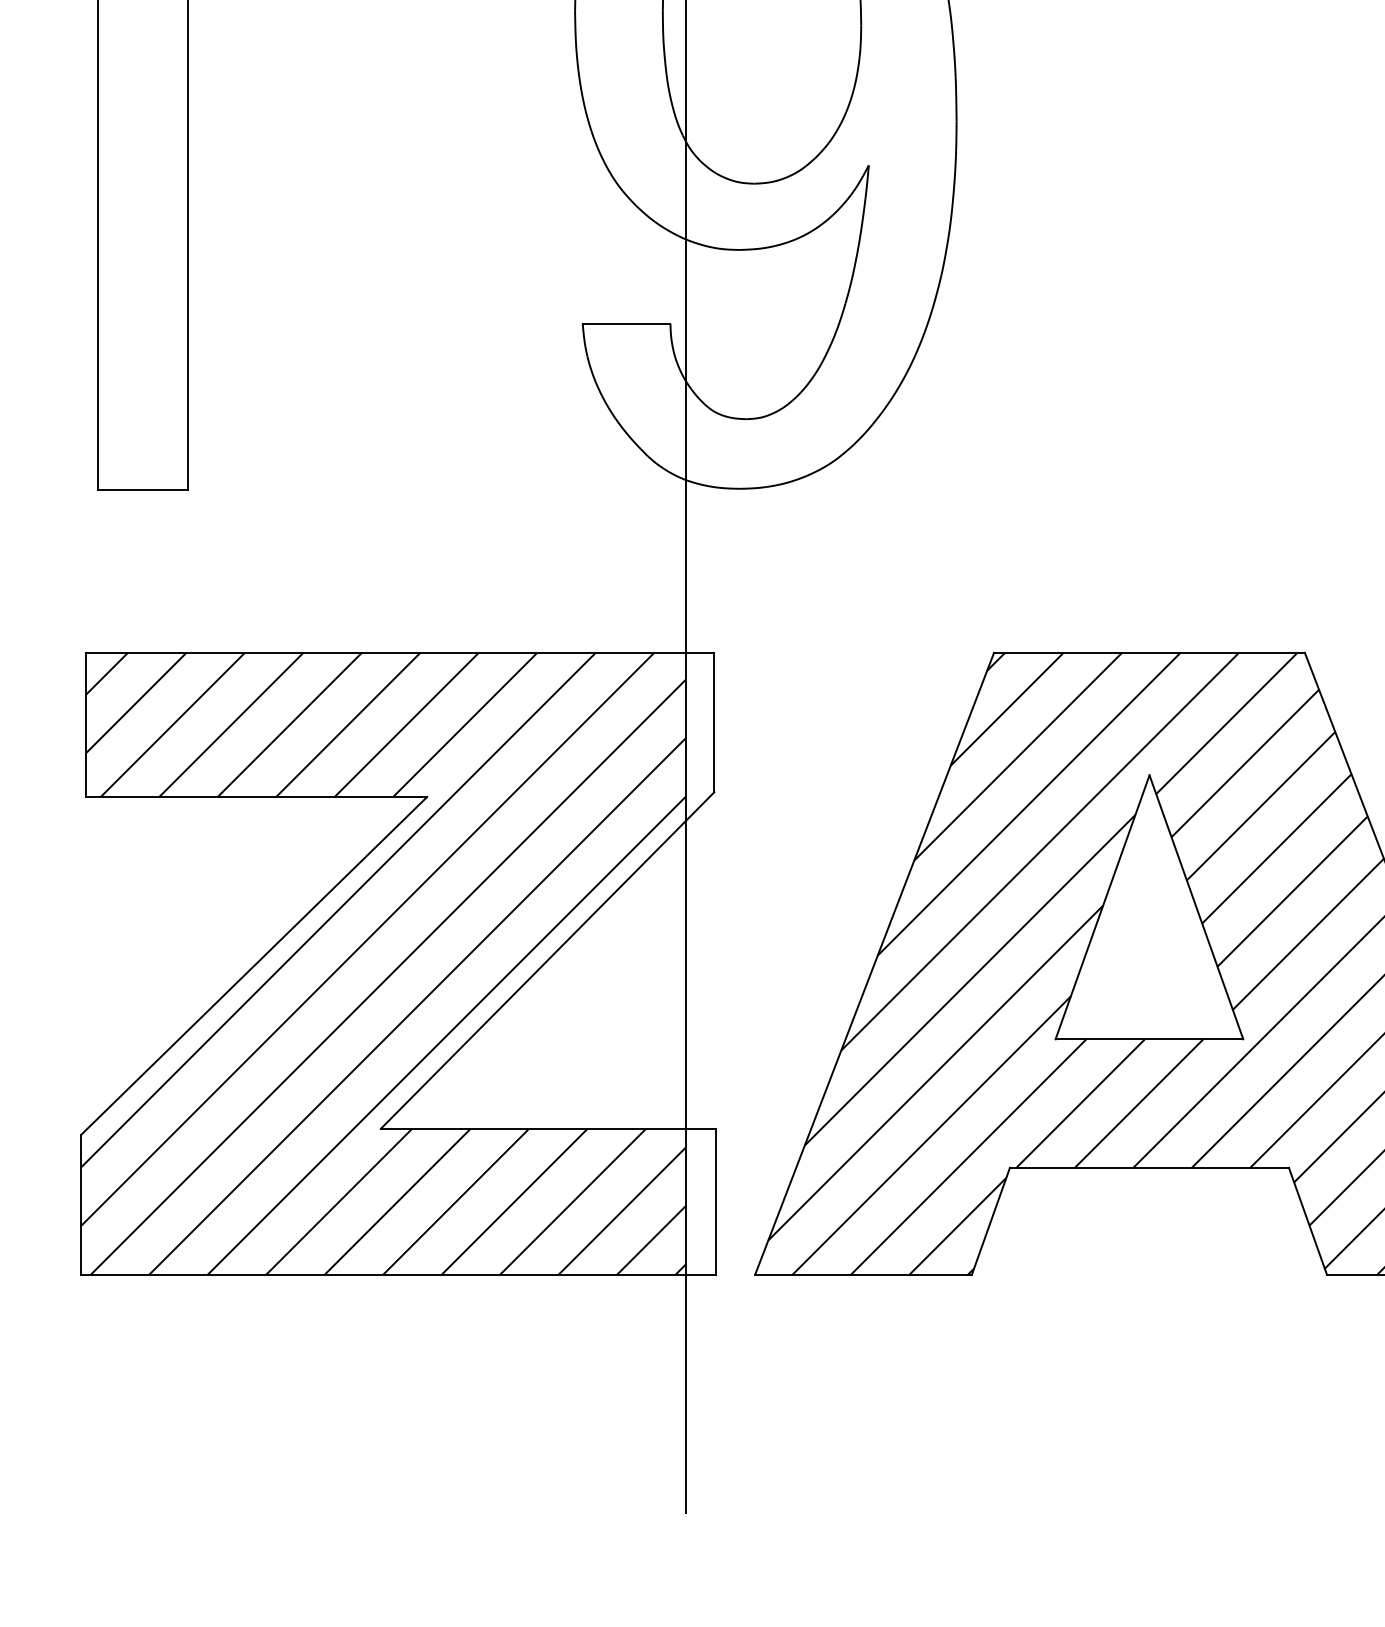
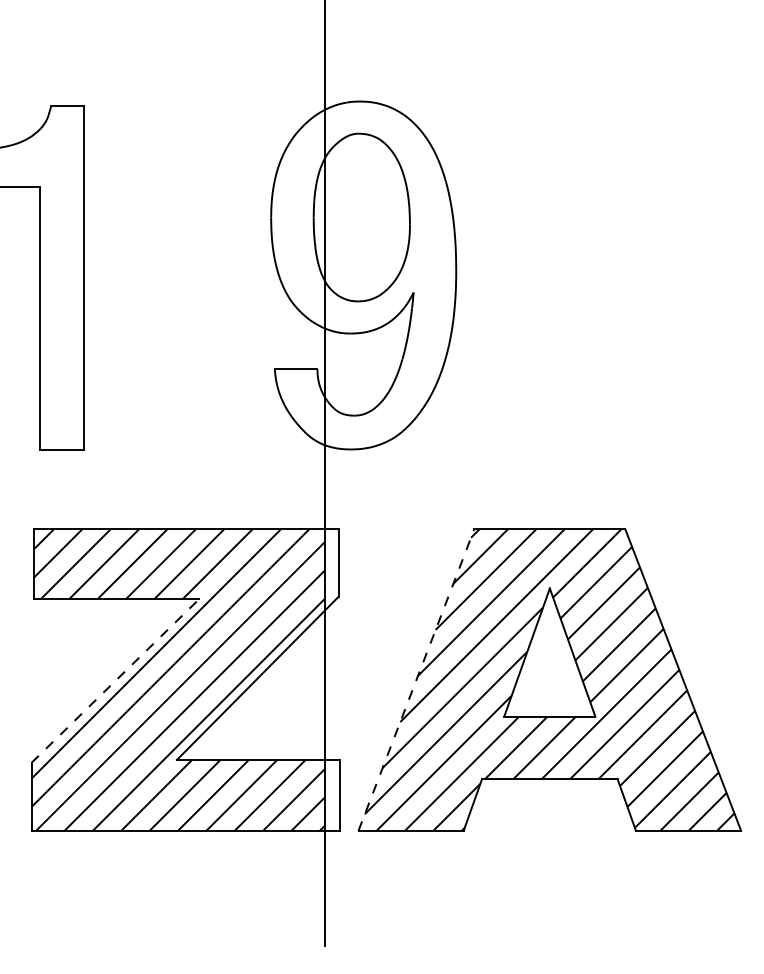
line: (874, 962) -> (416, 679), solid -> dashed
line: (254, 964) -> (115, 680), solid -> dashed

